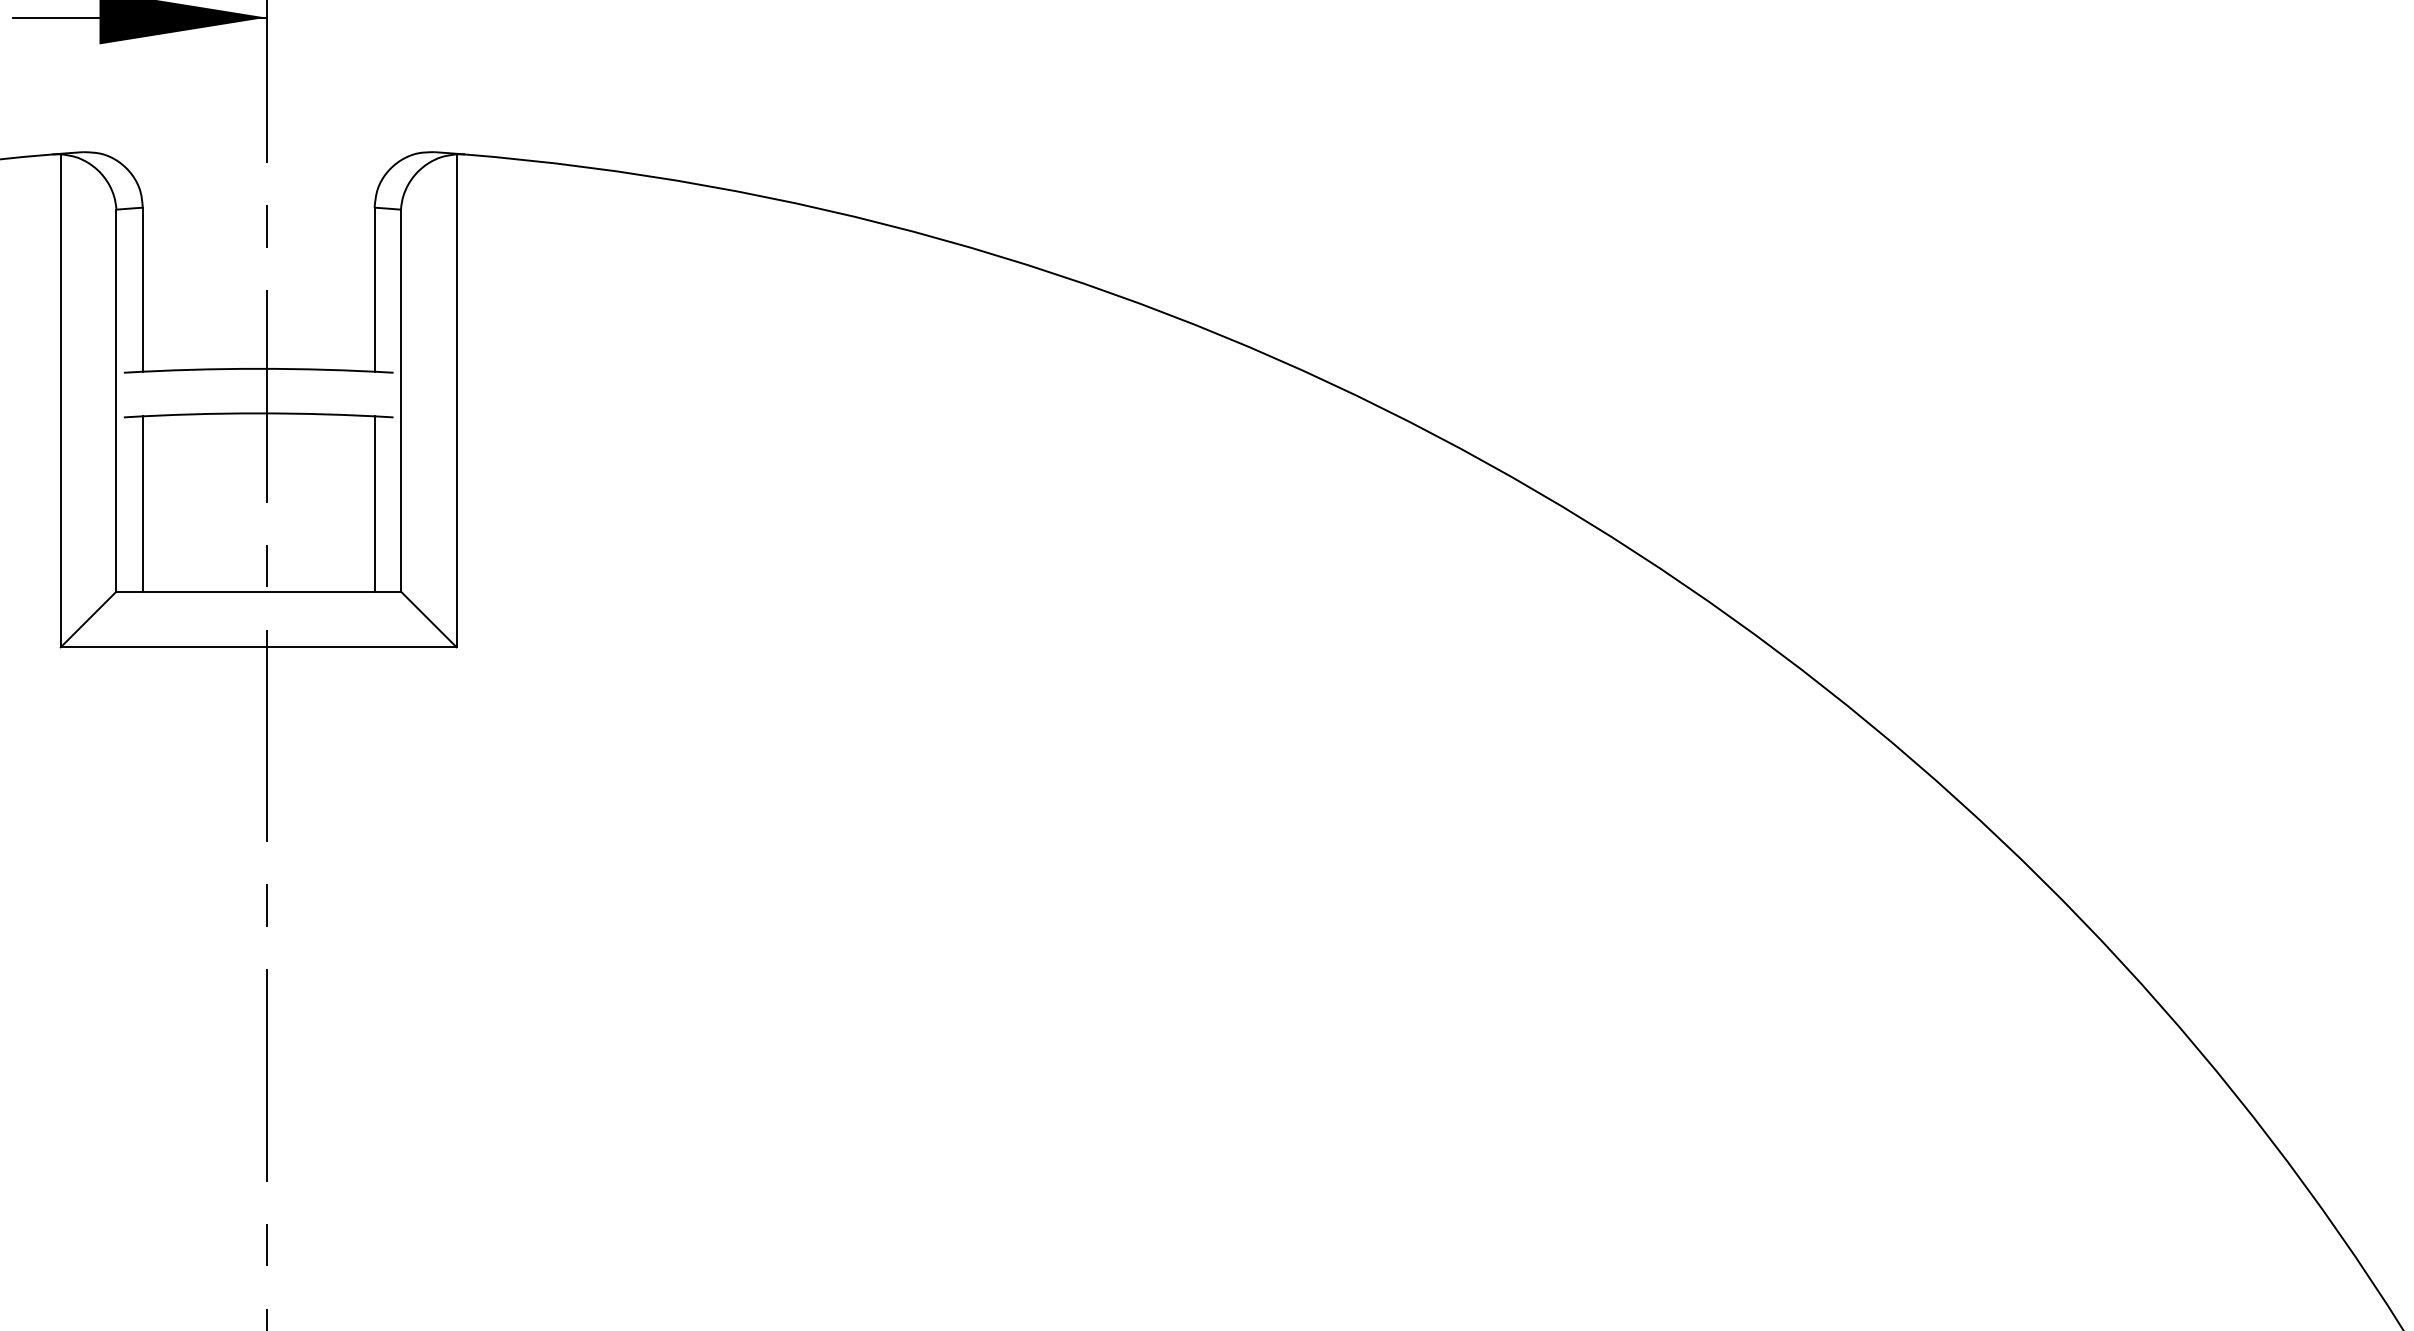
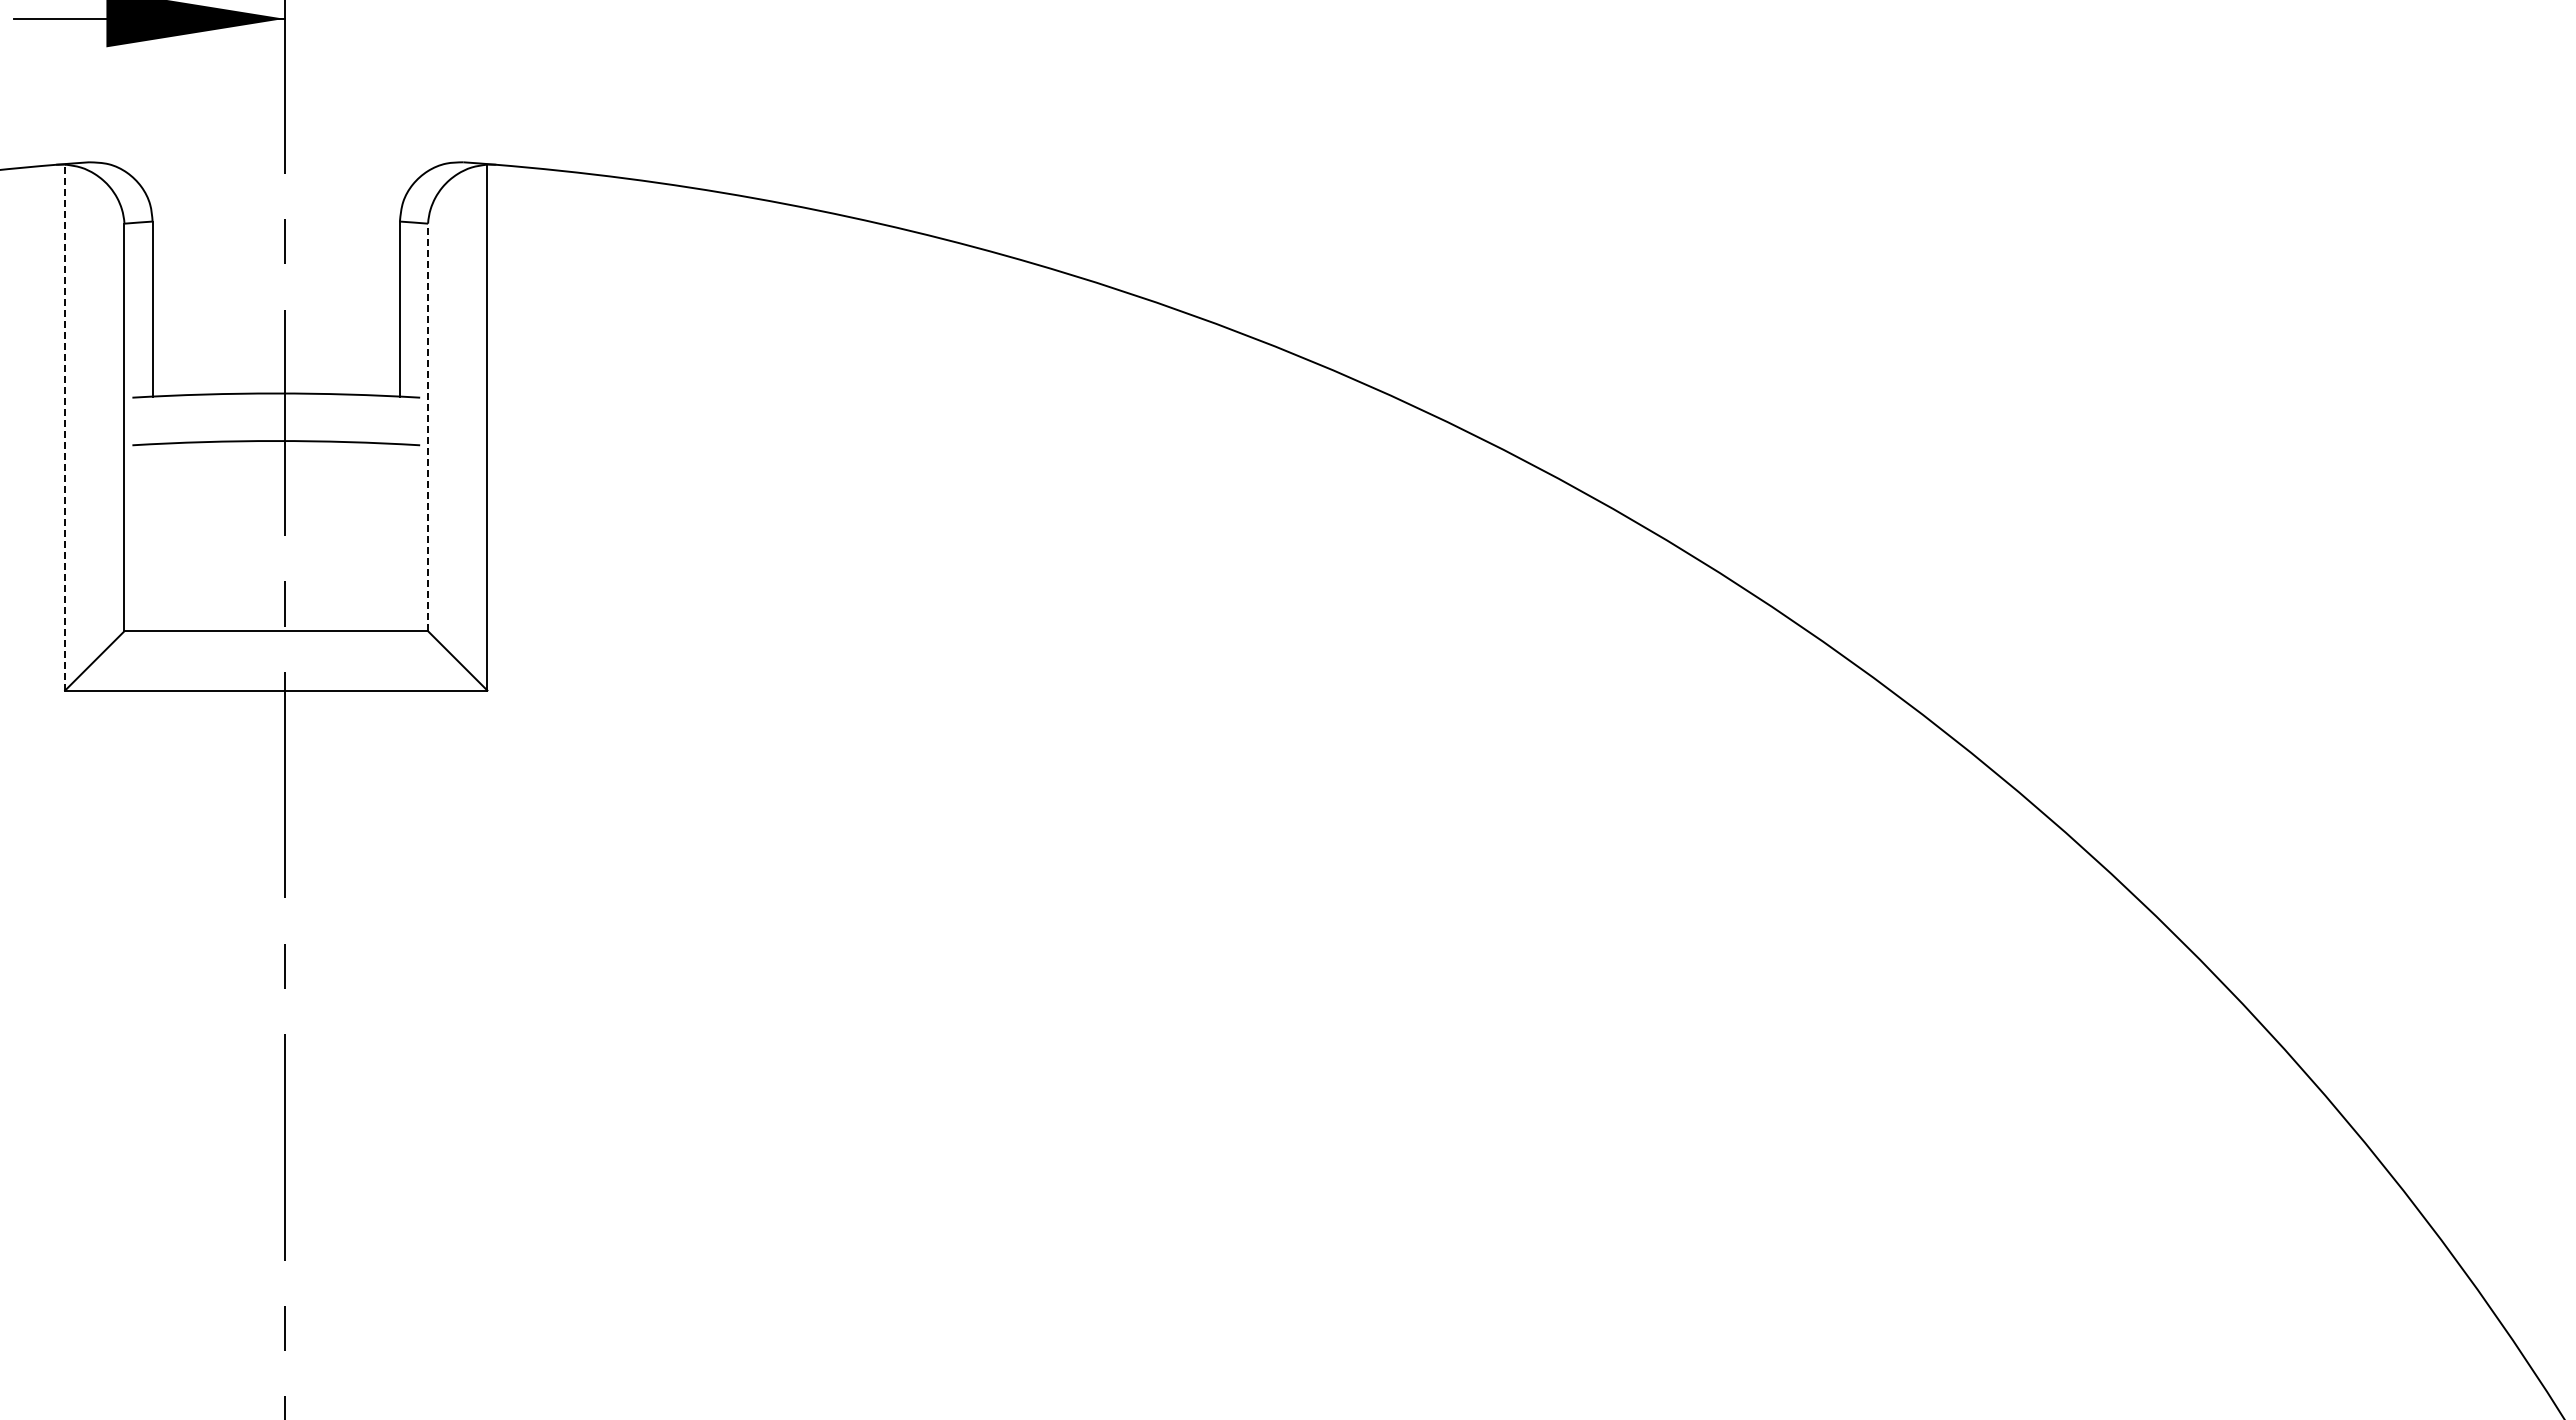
line: (61, 400) -> (65, 427), solid -> dashed
line: (401, 400) -> (428, 427), solid -> dashed
line: (142, 503) -> (152, 537), removed
line: (374, 503) -> (399, 537), removed

